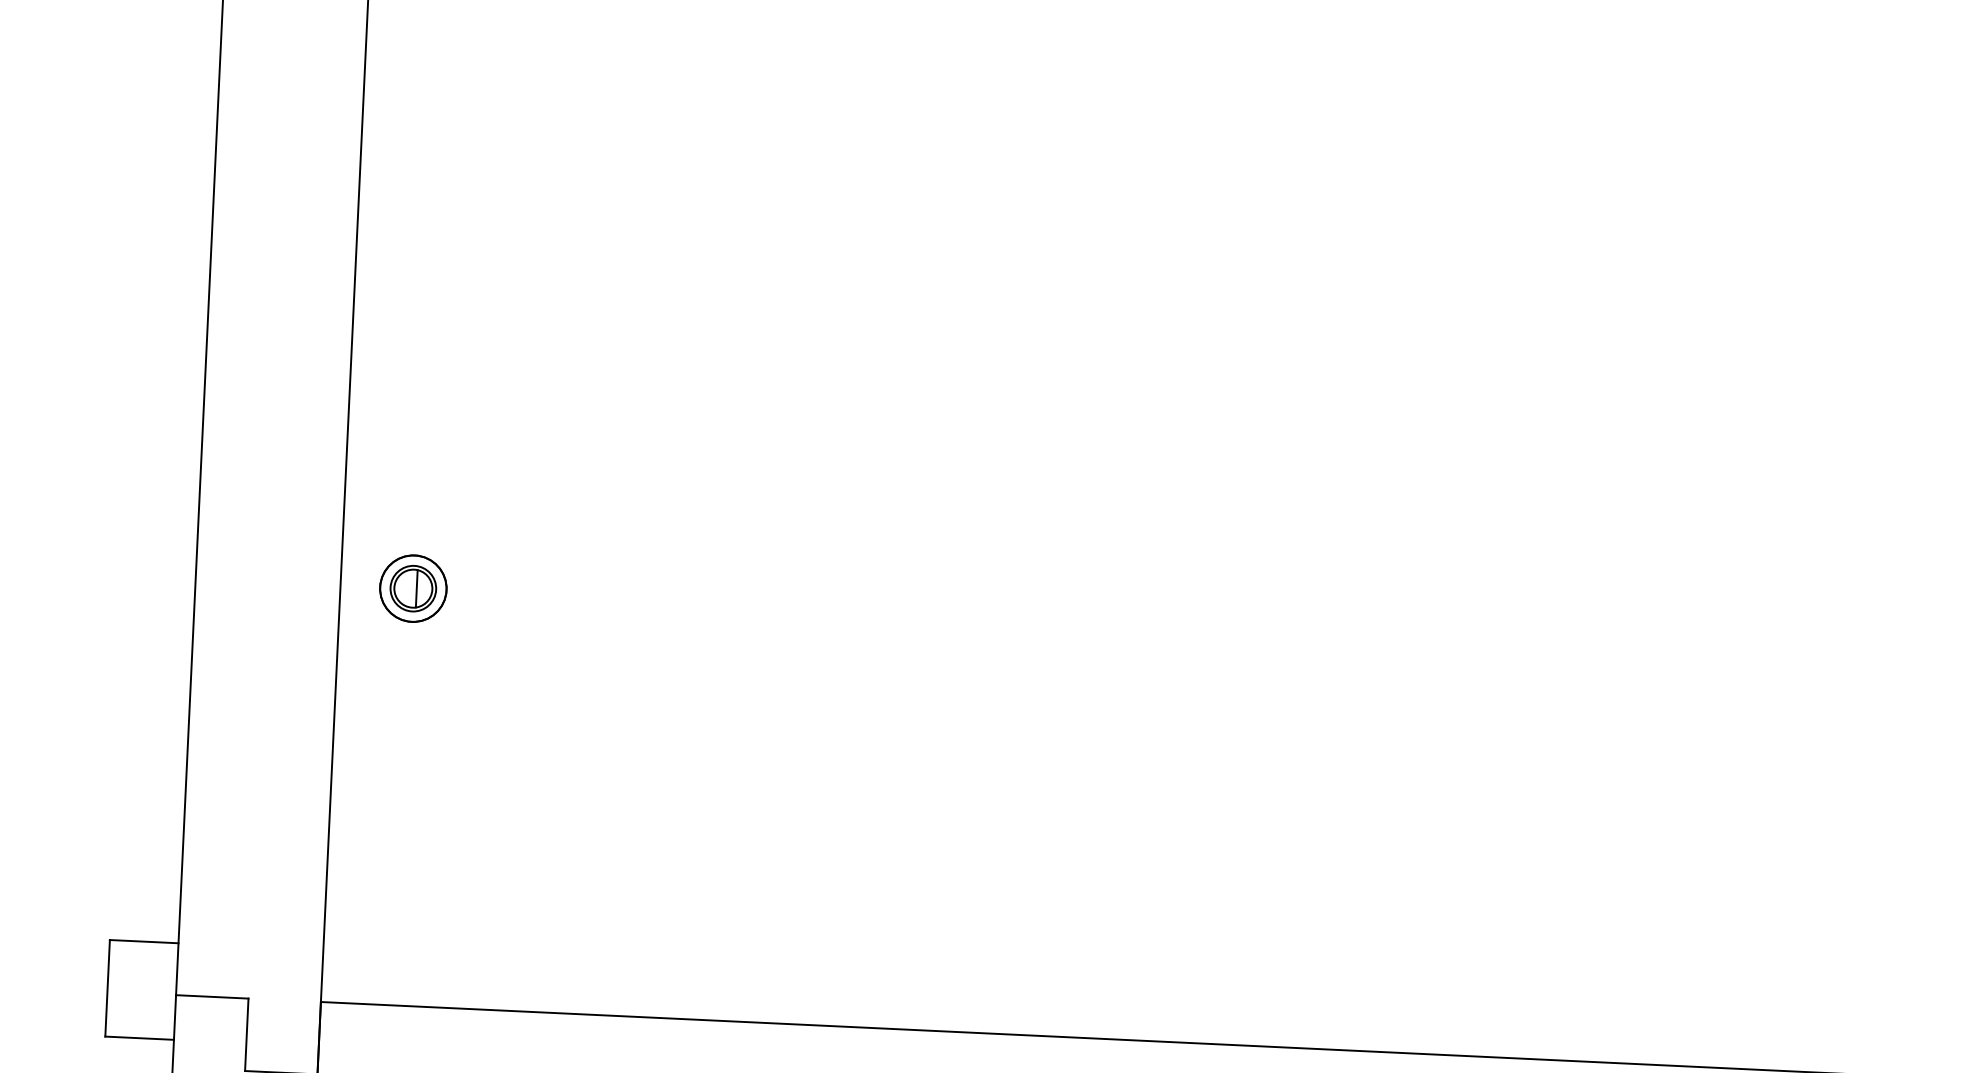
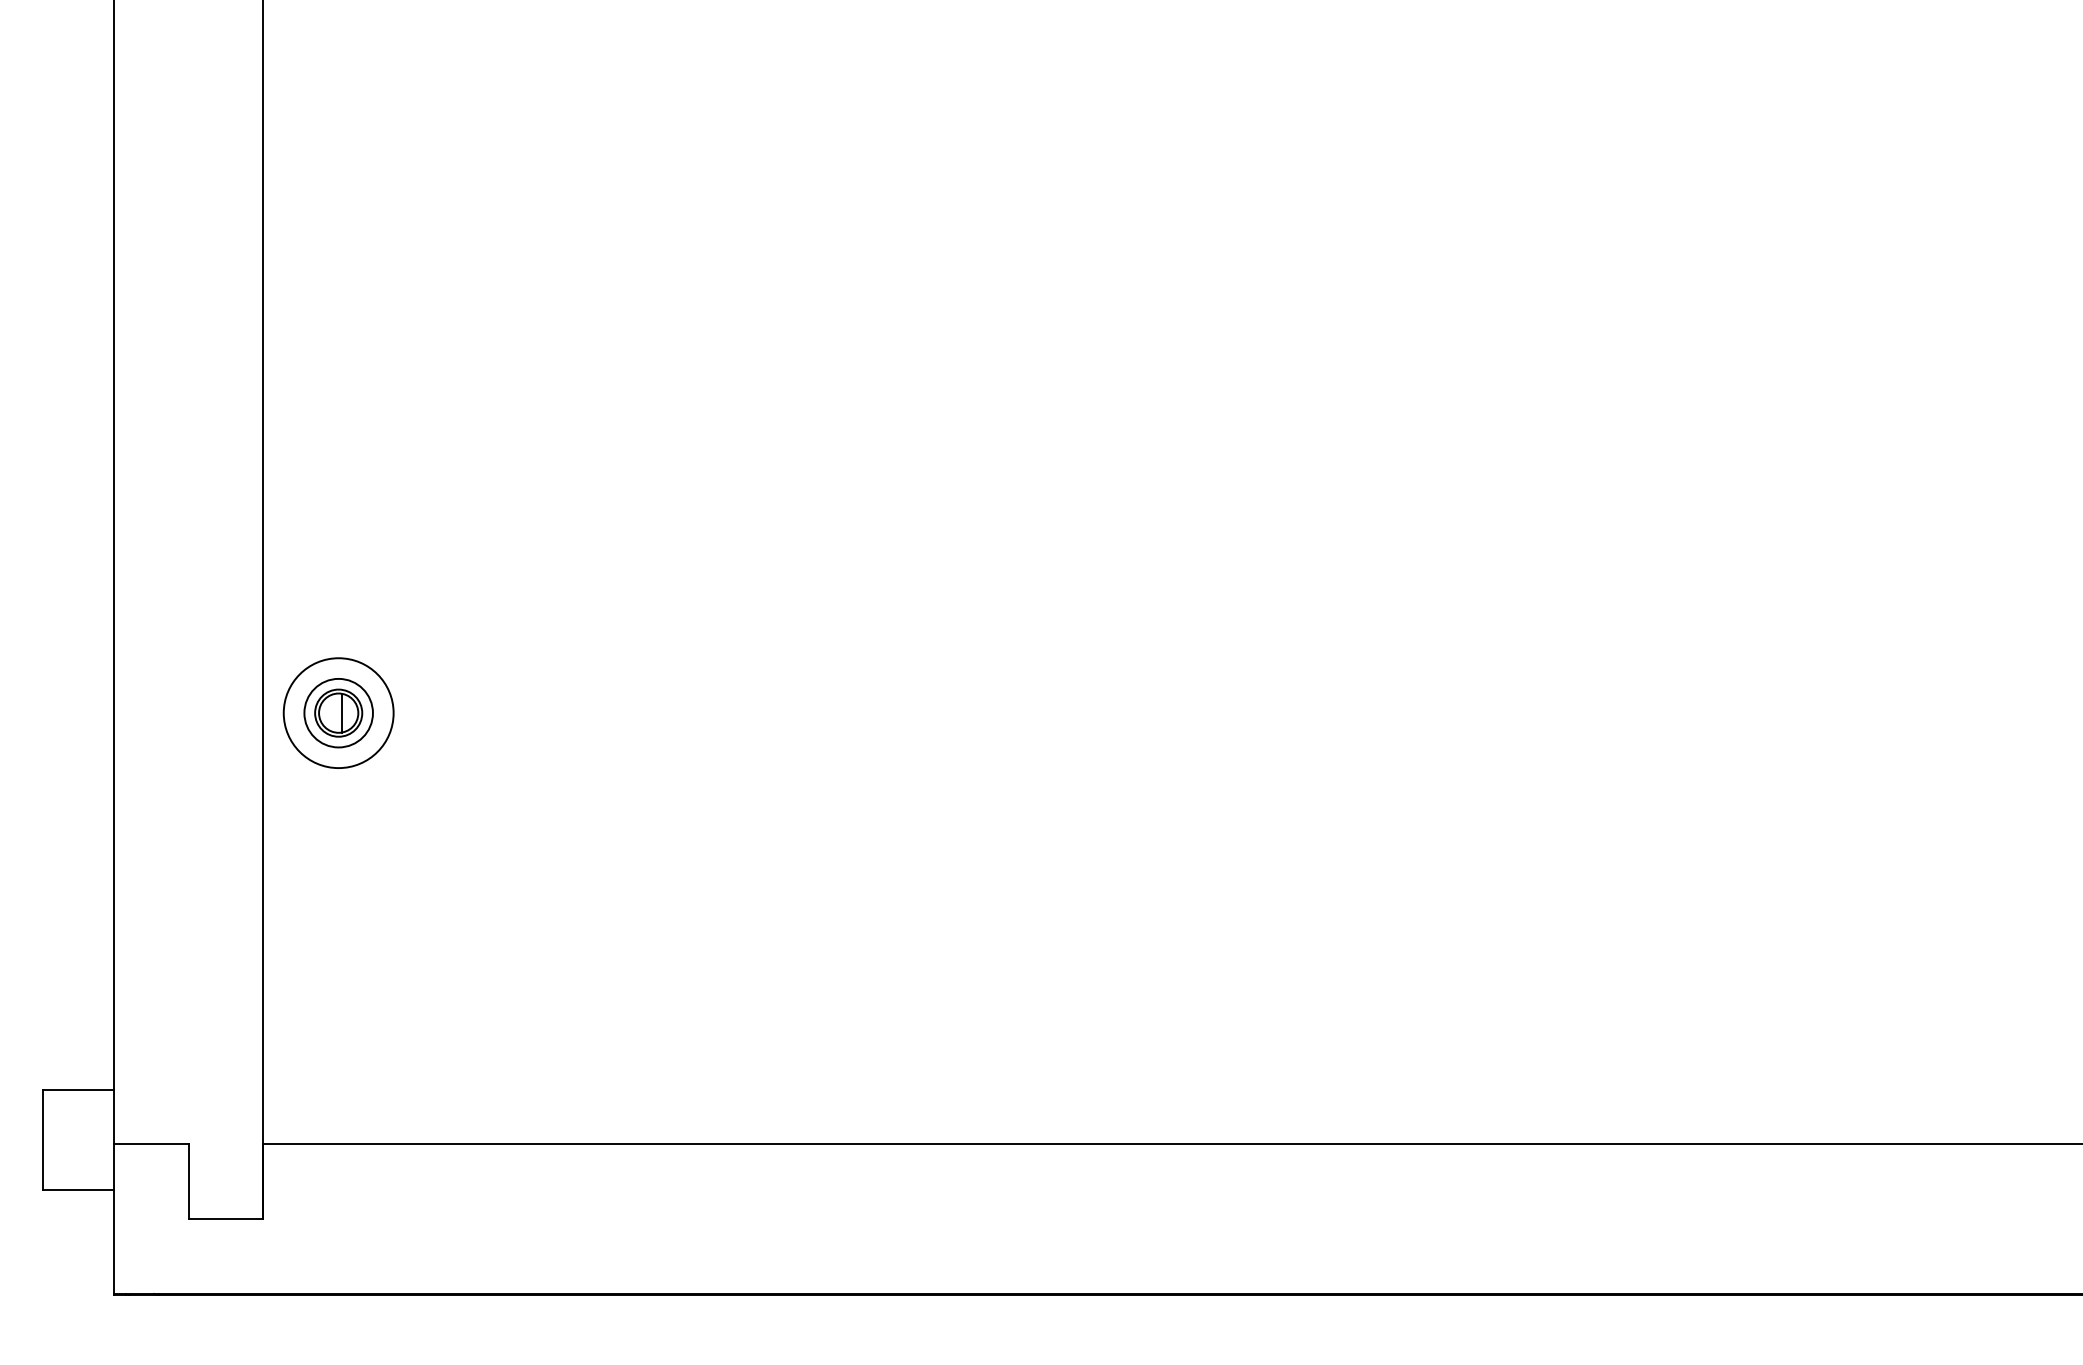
circle: (413, 588) -> (338, 712), size x1.6

